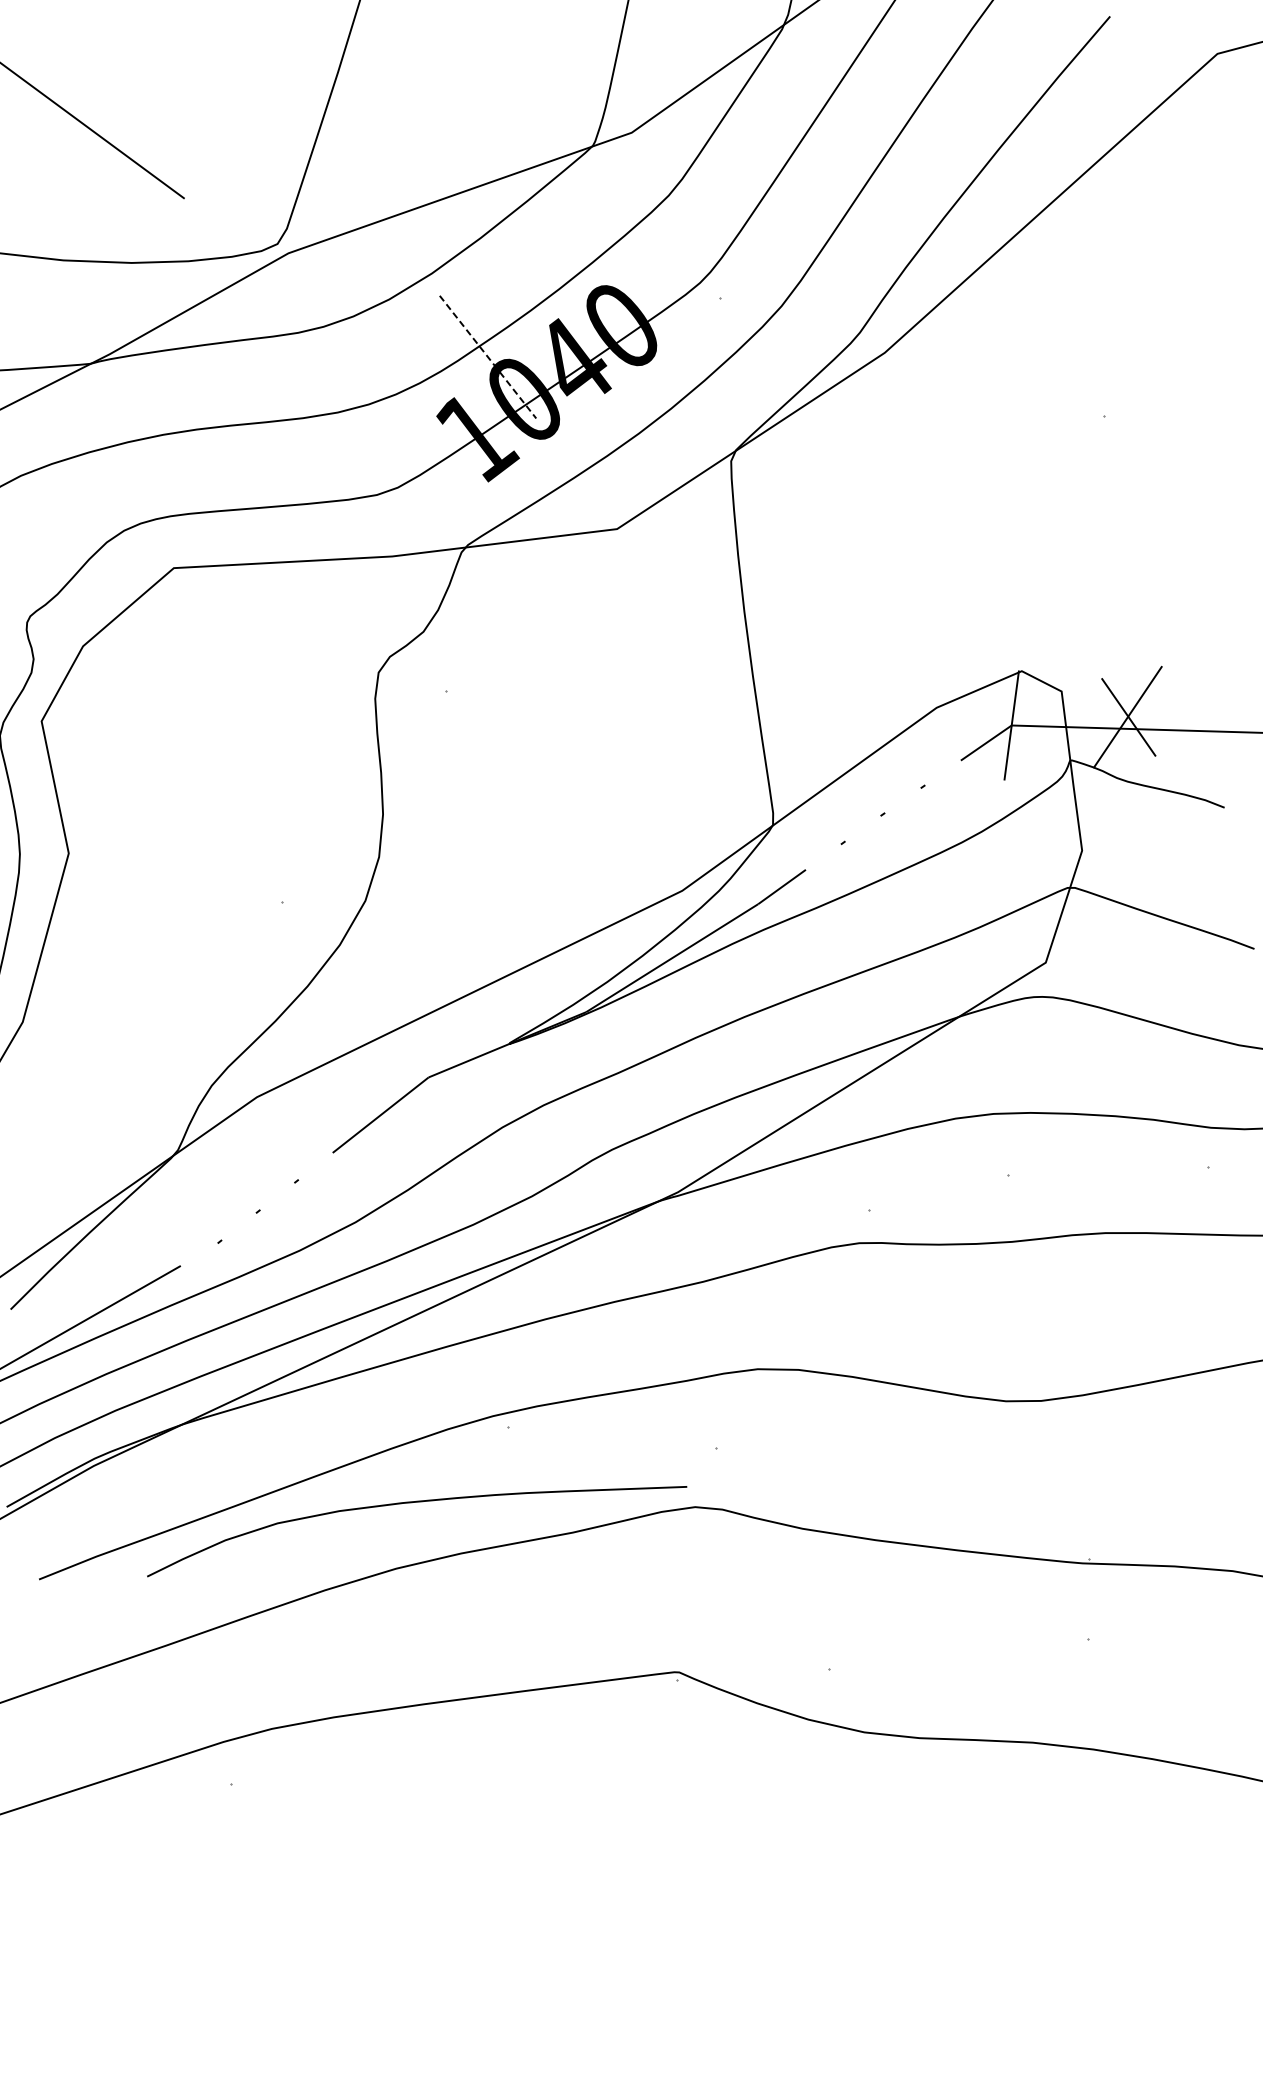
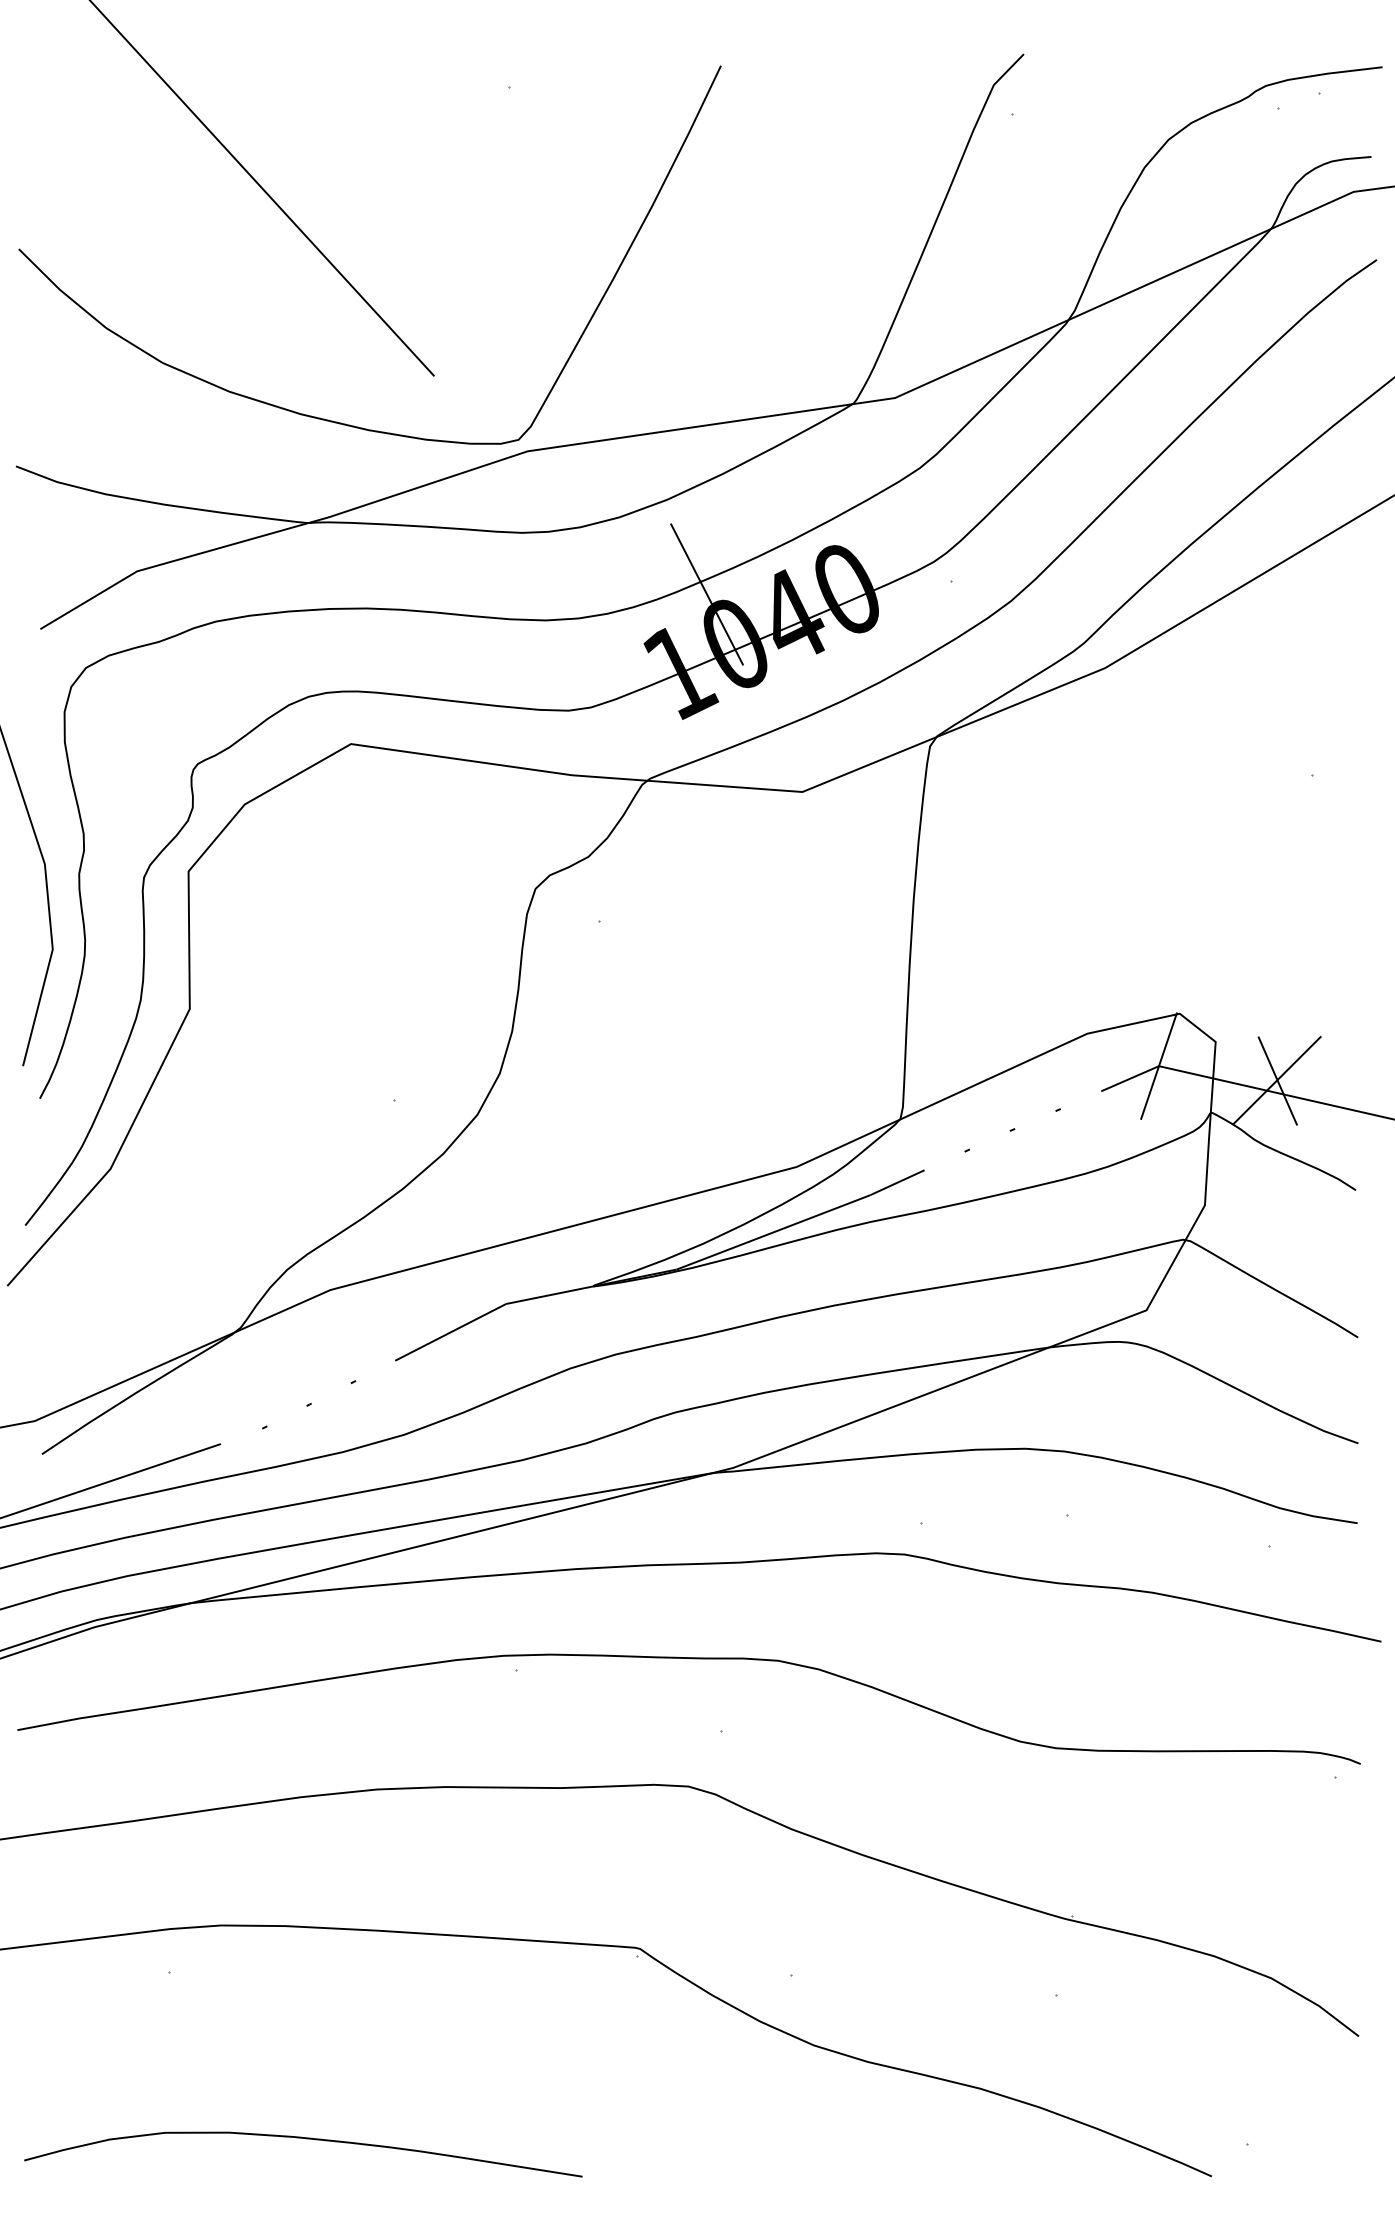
line: (488, 357) -> (707, 594), dashed -> solid
curve: (413, 1503) -> (305, 2139), moved

